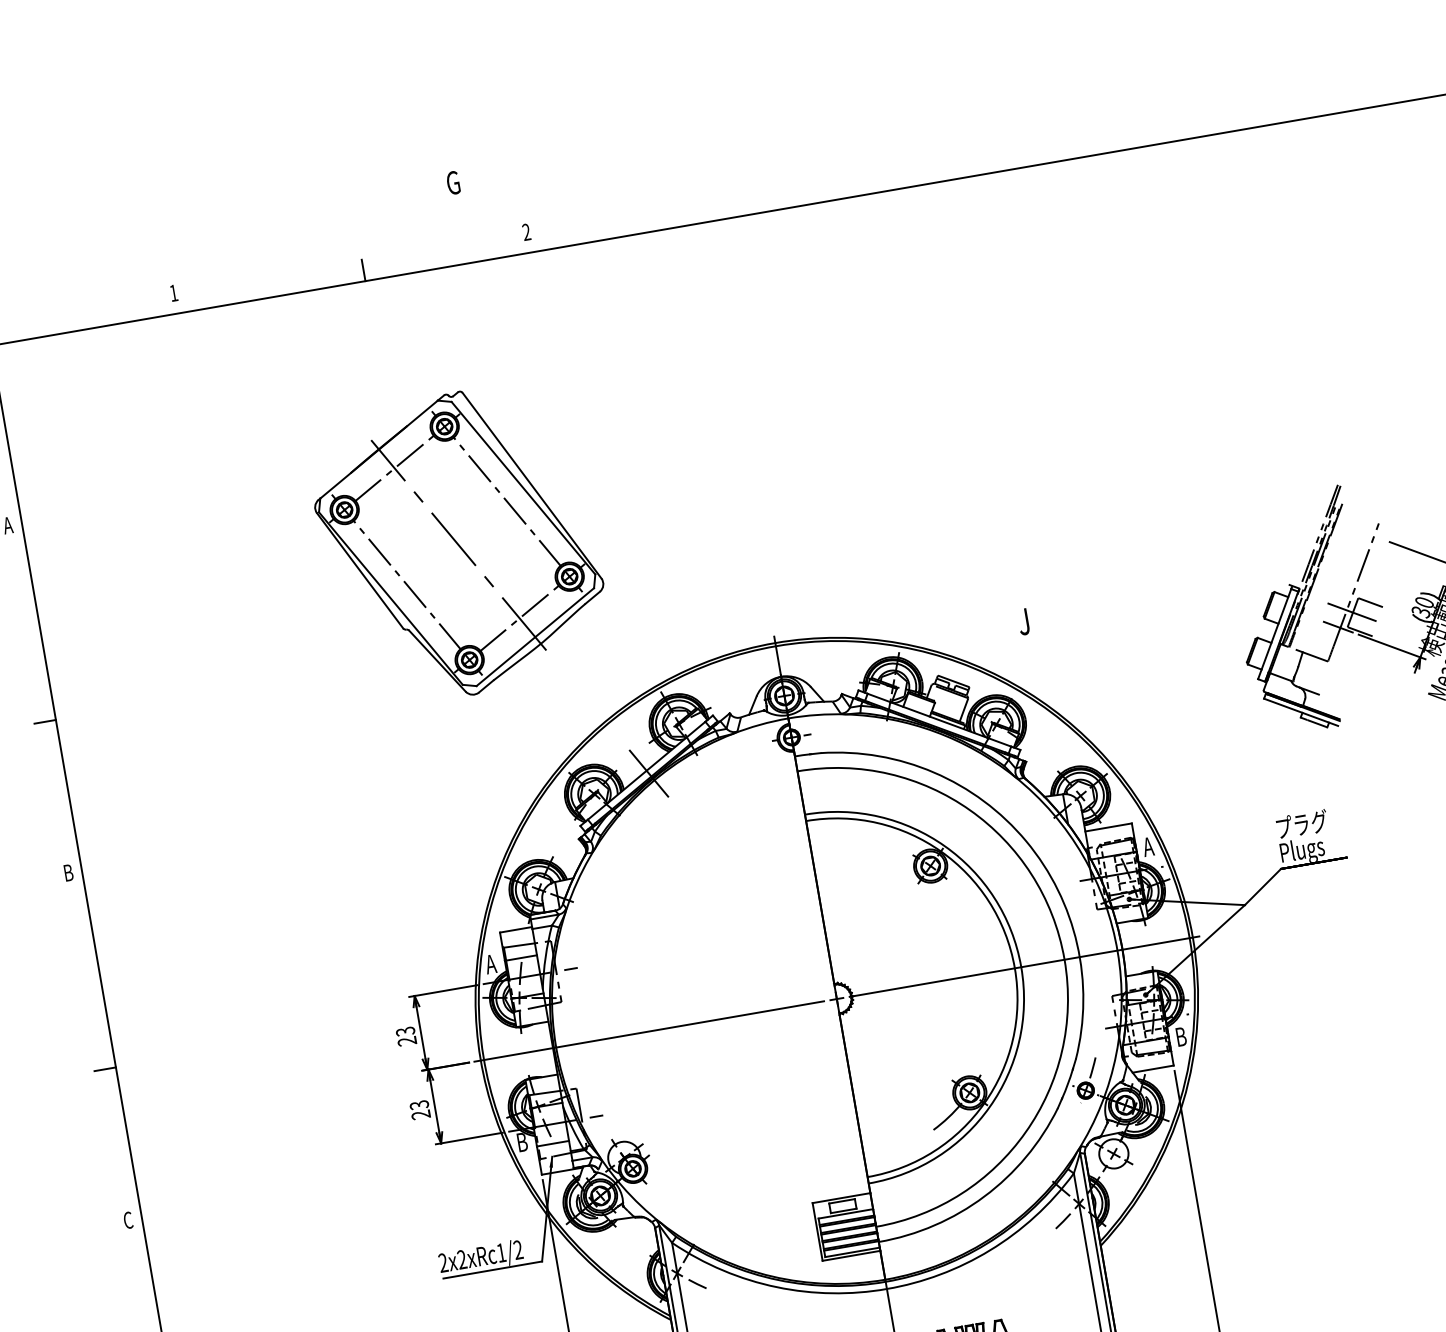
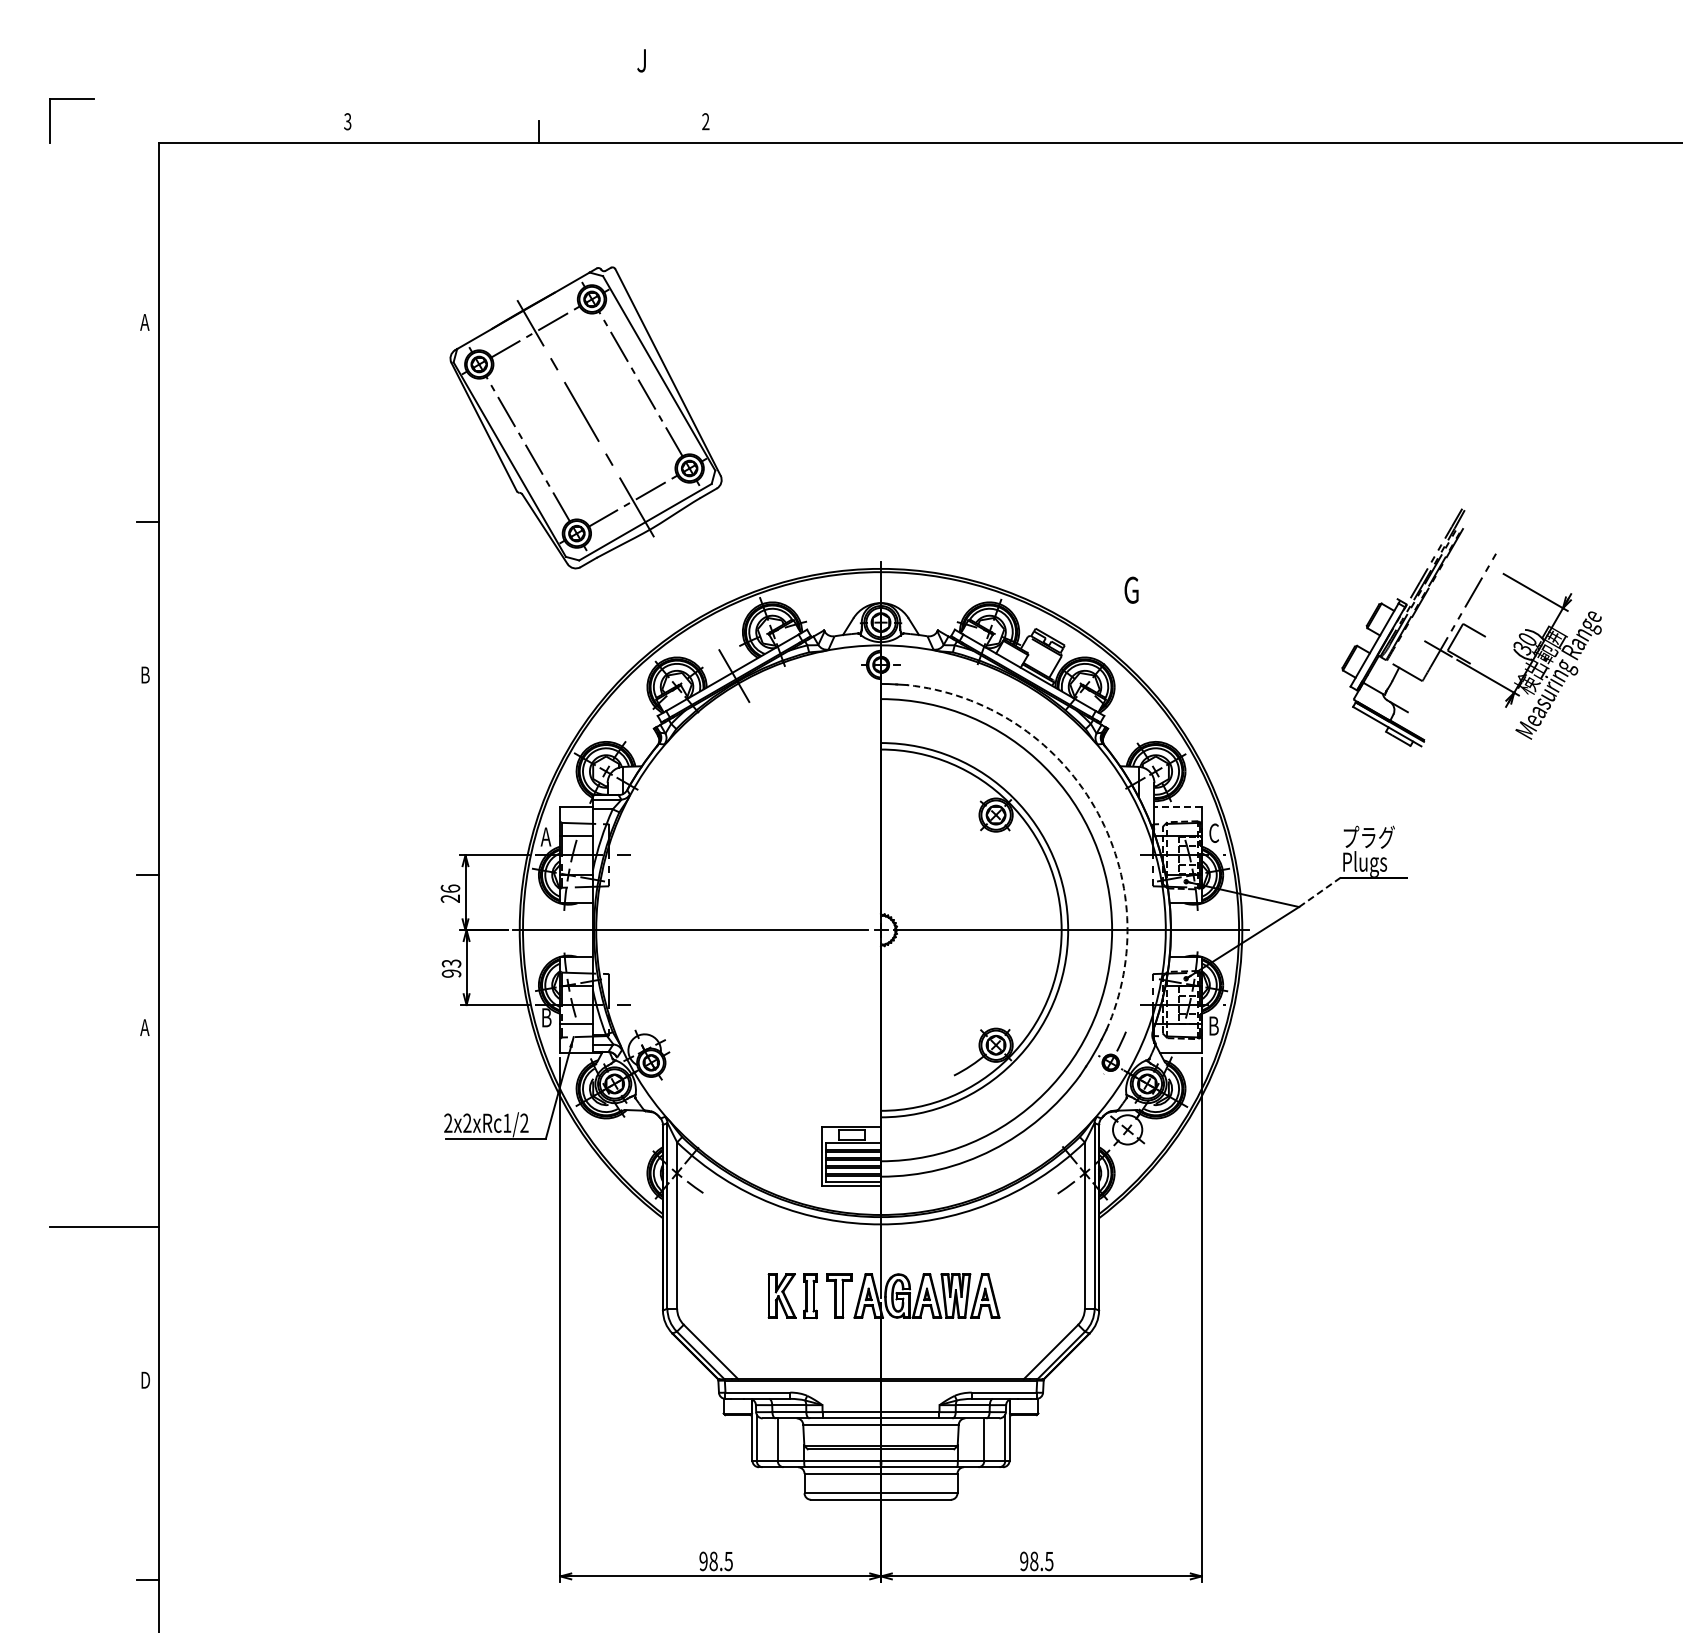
text: (453, 182) -> (642, 60), G -> J
text: (173, 293) -> (347, 121), 1 -> 3
line: (1351, 612) -> (1454, 636), removed
text: (1025, 620) -> (1131, 589), J -> G
line: (1109, 827) -> (1178, 807), solid -> dashed
arc: (1026, 840) -> (1094, 806), solid -> dashed
text: (1147, 846) -> (1213, 832), A -> C
line: (1263, 887) -> (1320, 892), solid -> dashed
text: (405, 1031) -> (450, 888), 23 -> 26
text: (420, 1114) -> (451, 973), 23 -> 93
text: (127, 1220) -> (144, 1027), C -> A

